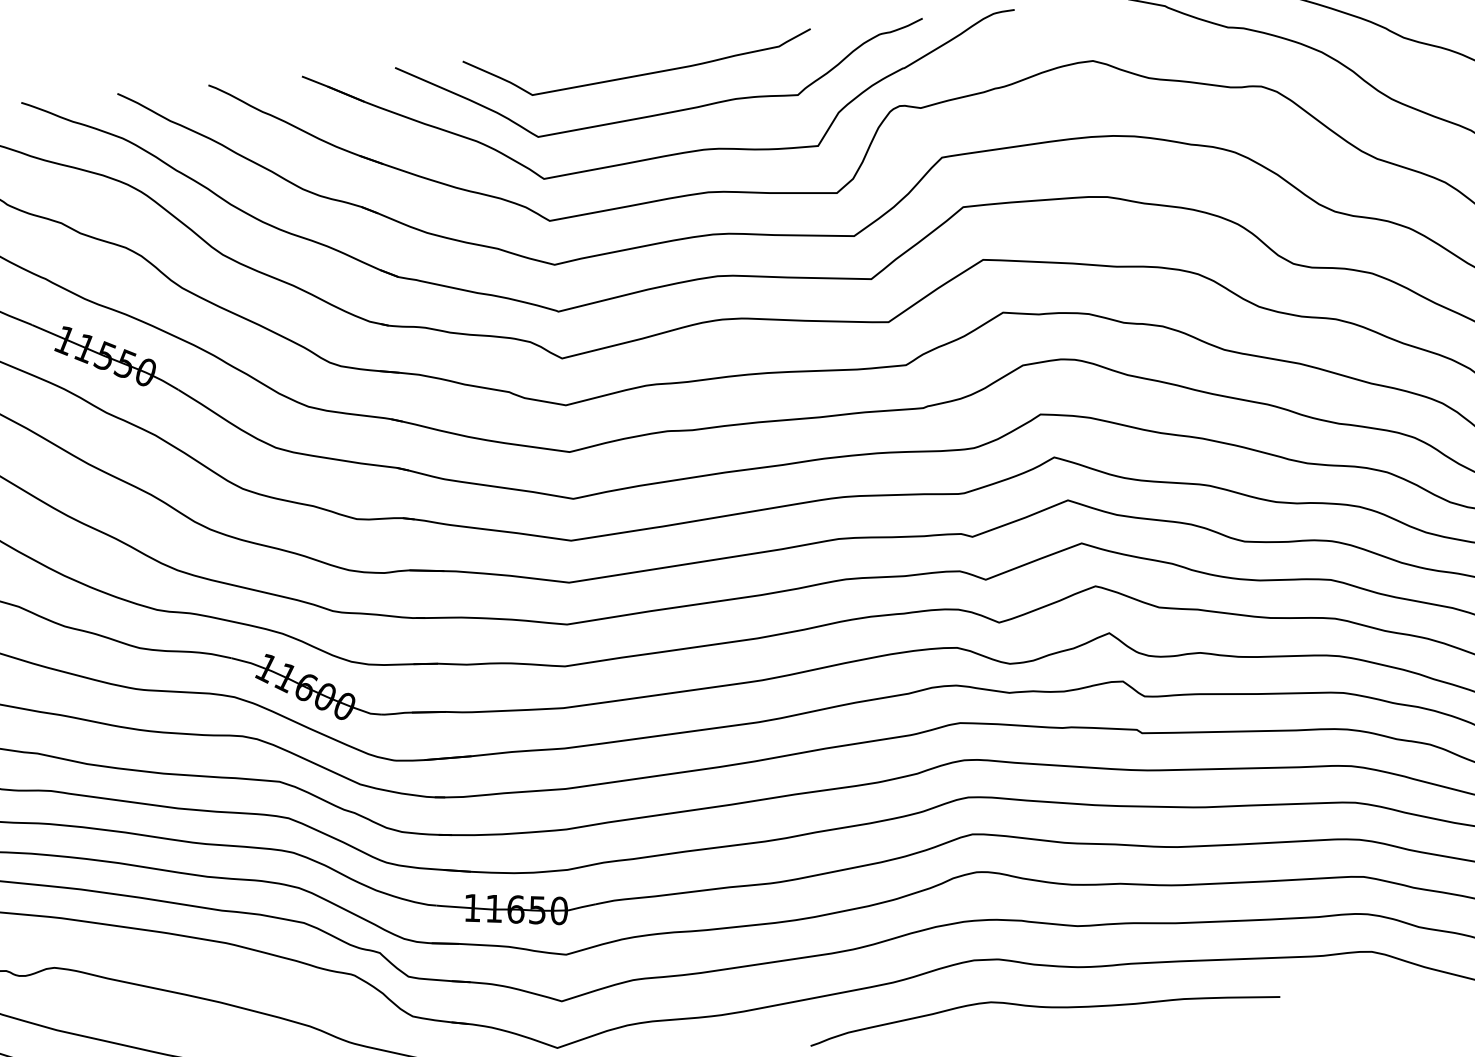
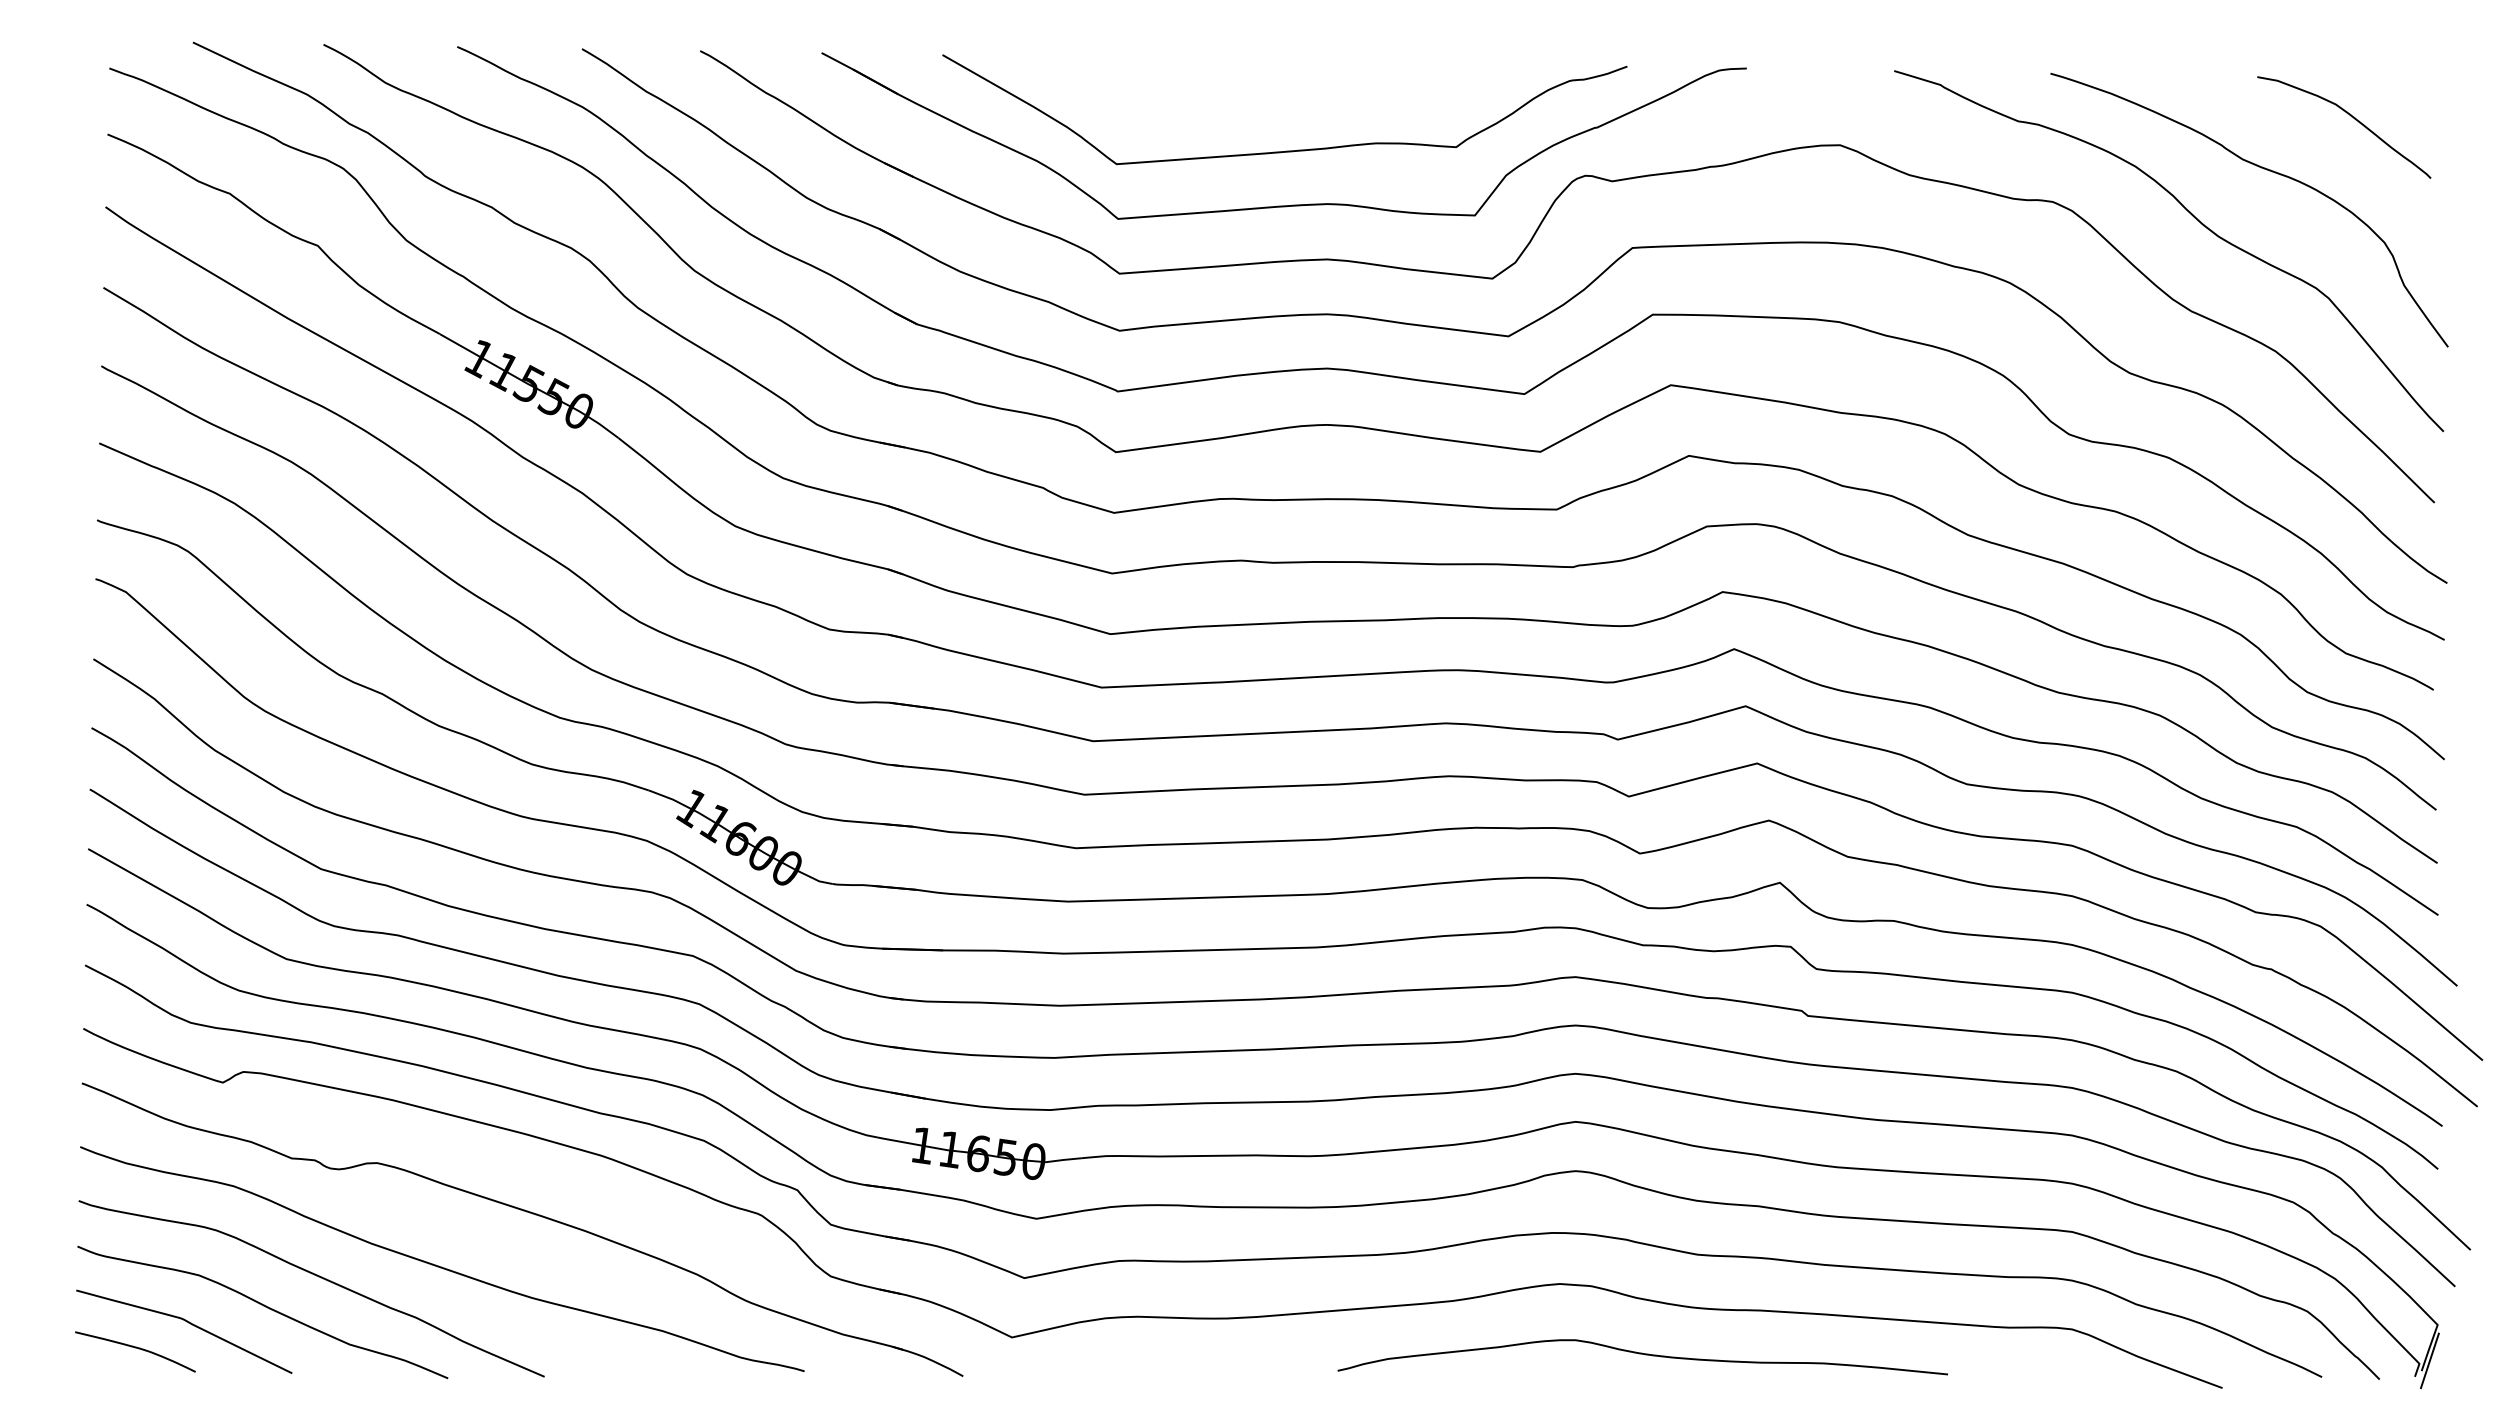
curve: (640, 74) -> (1256, 98), removed

